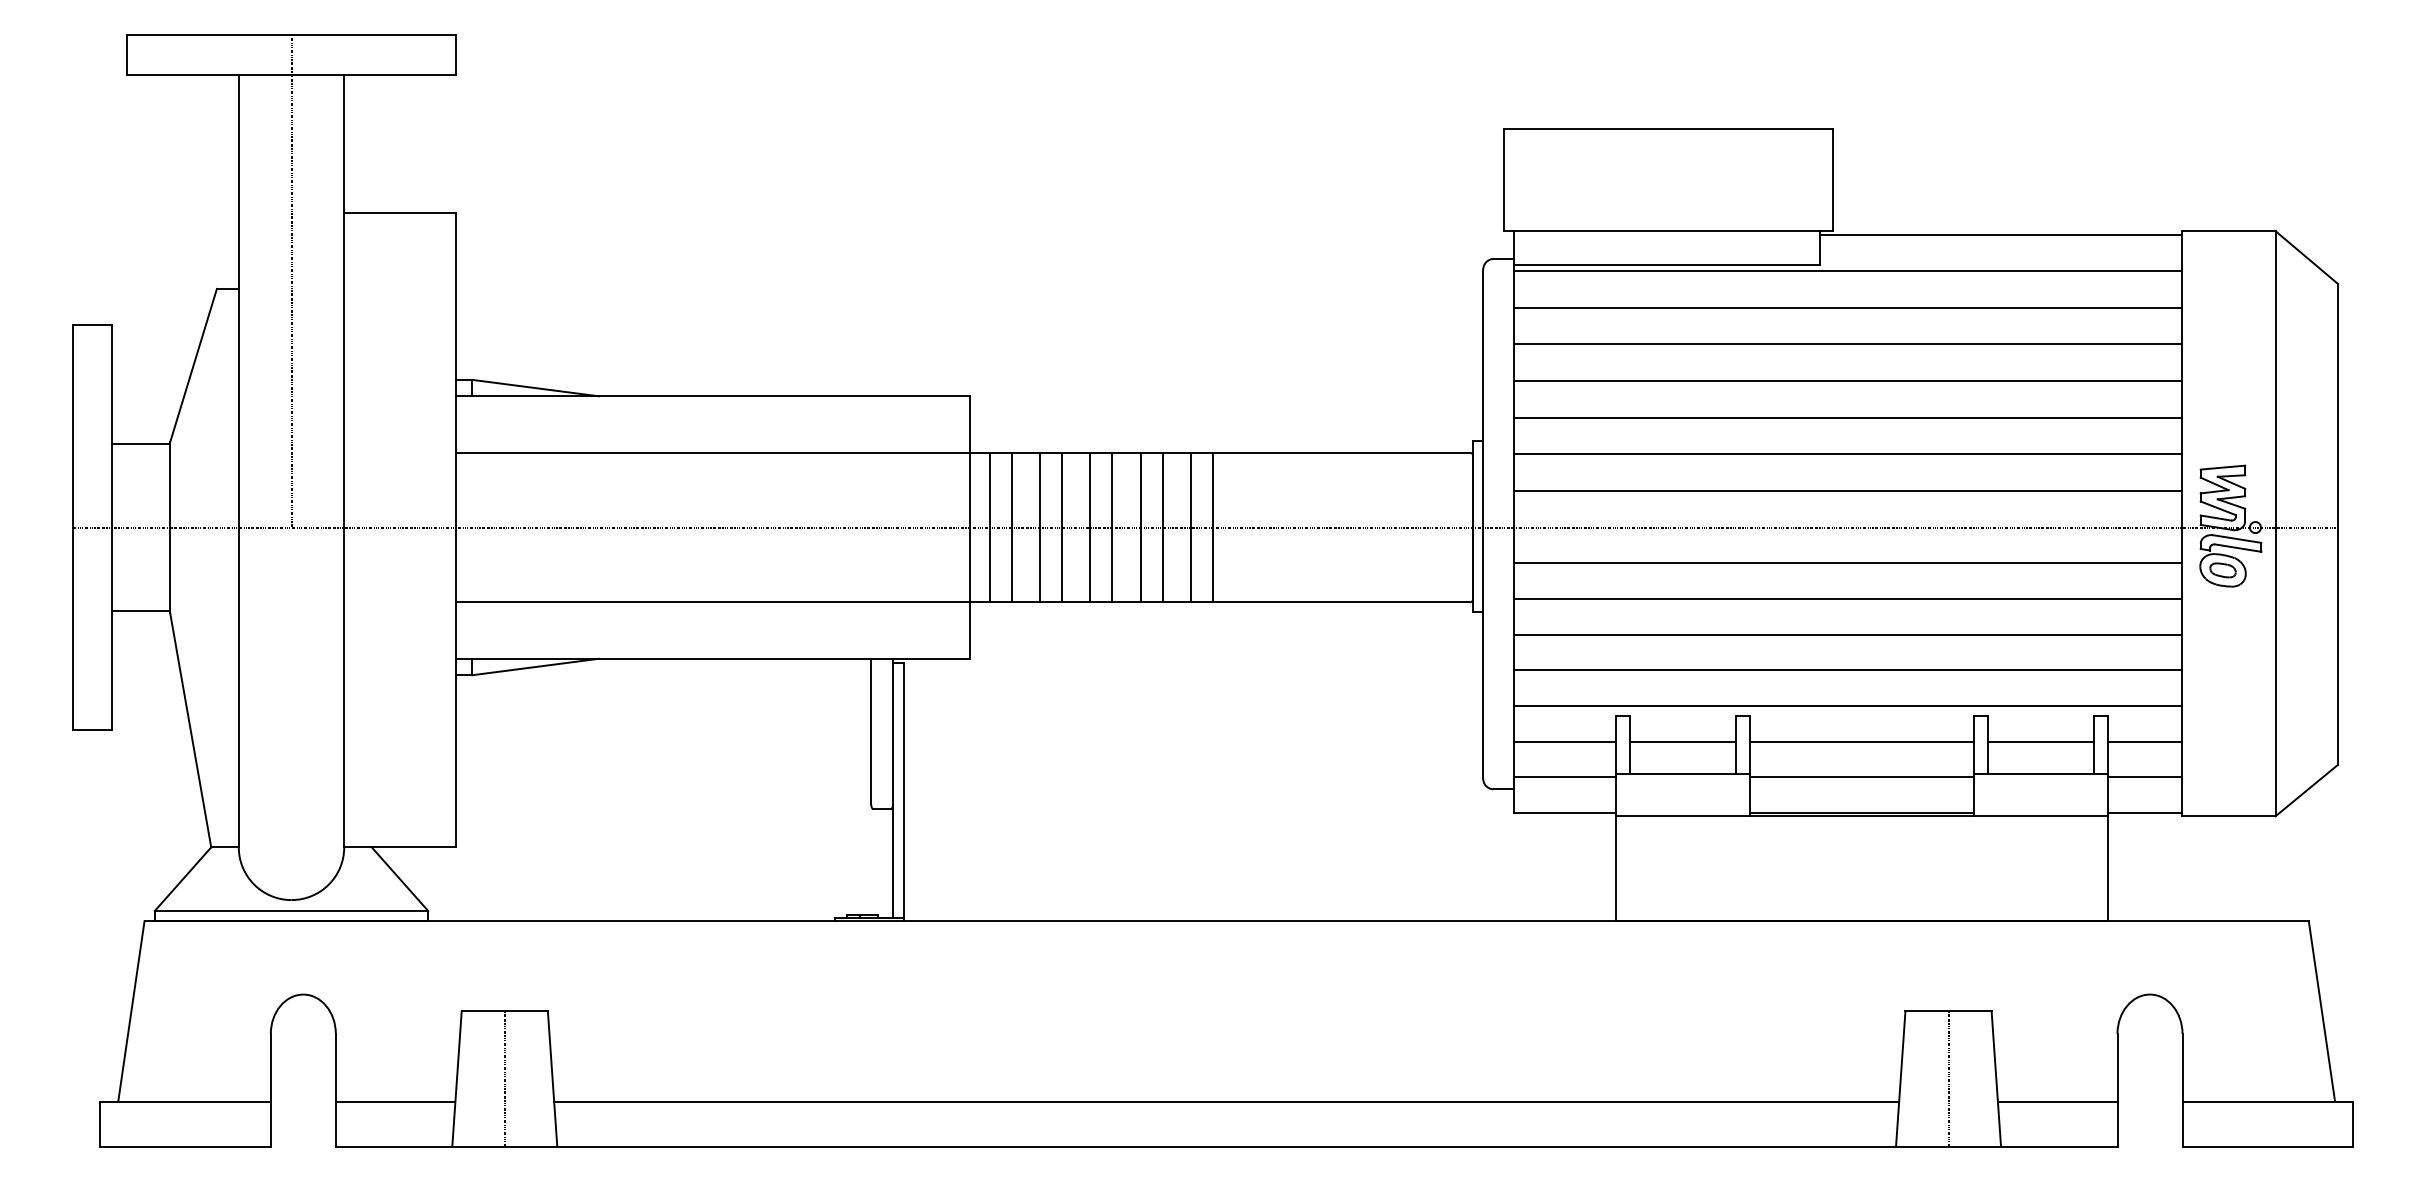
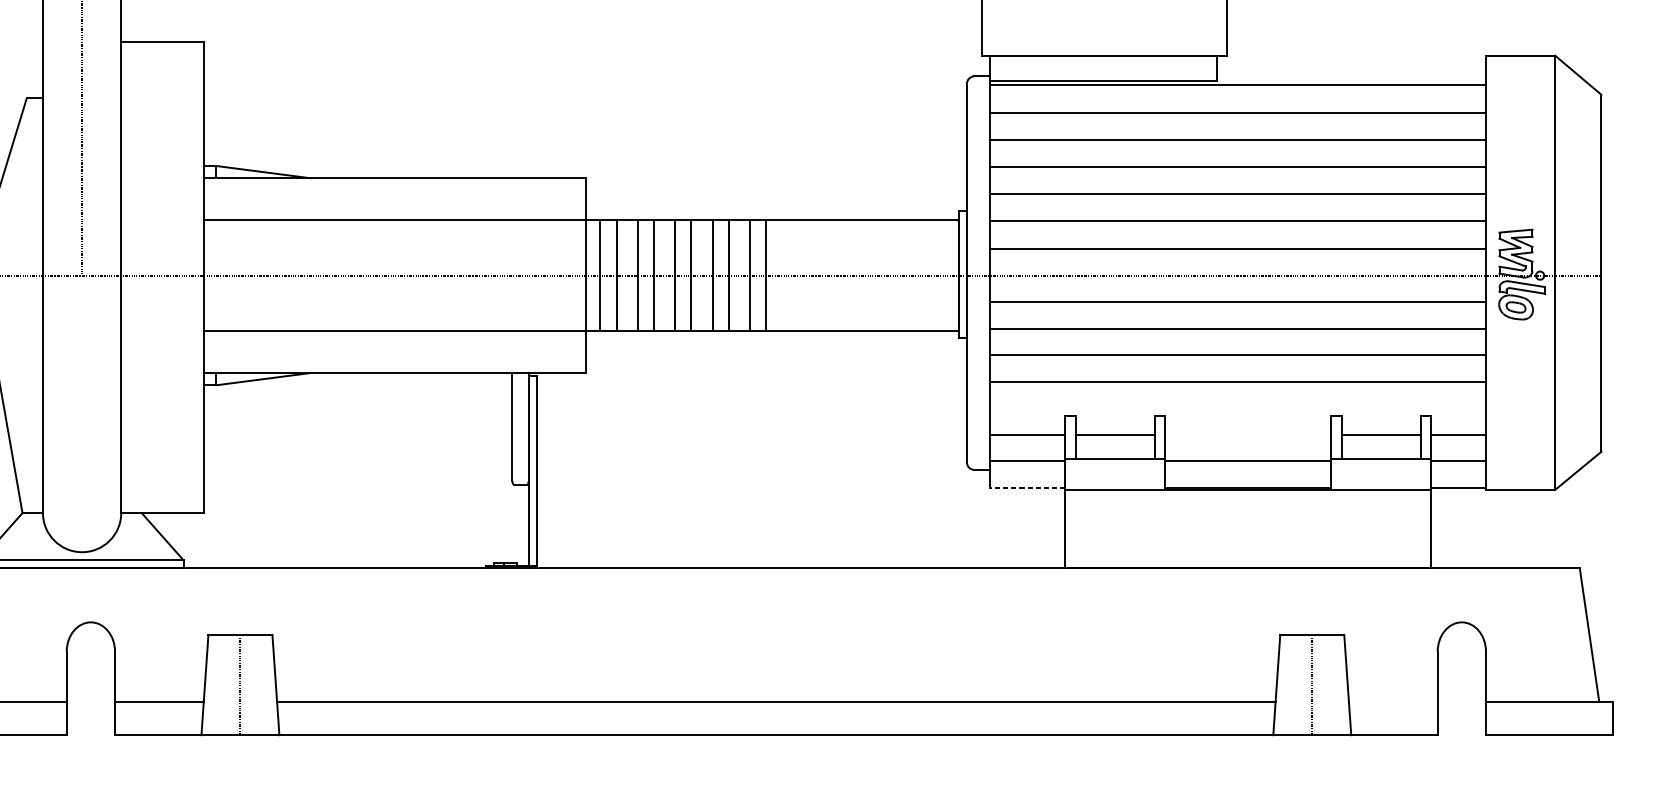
line: (2000, 234) -> (1350, 58), removed
line: (1847, 705) -> (1237, 407), removed
line: (1861, 741) -> (1247, 434), removed
line: (1565, 813) -> (1027, 487), solid -> dashed
line: (2057, 1101) -> (1393, 701), removed

